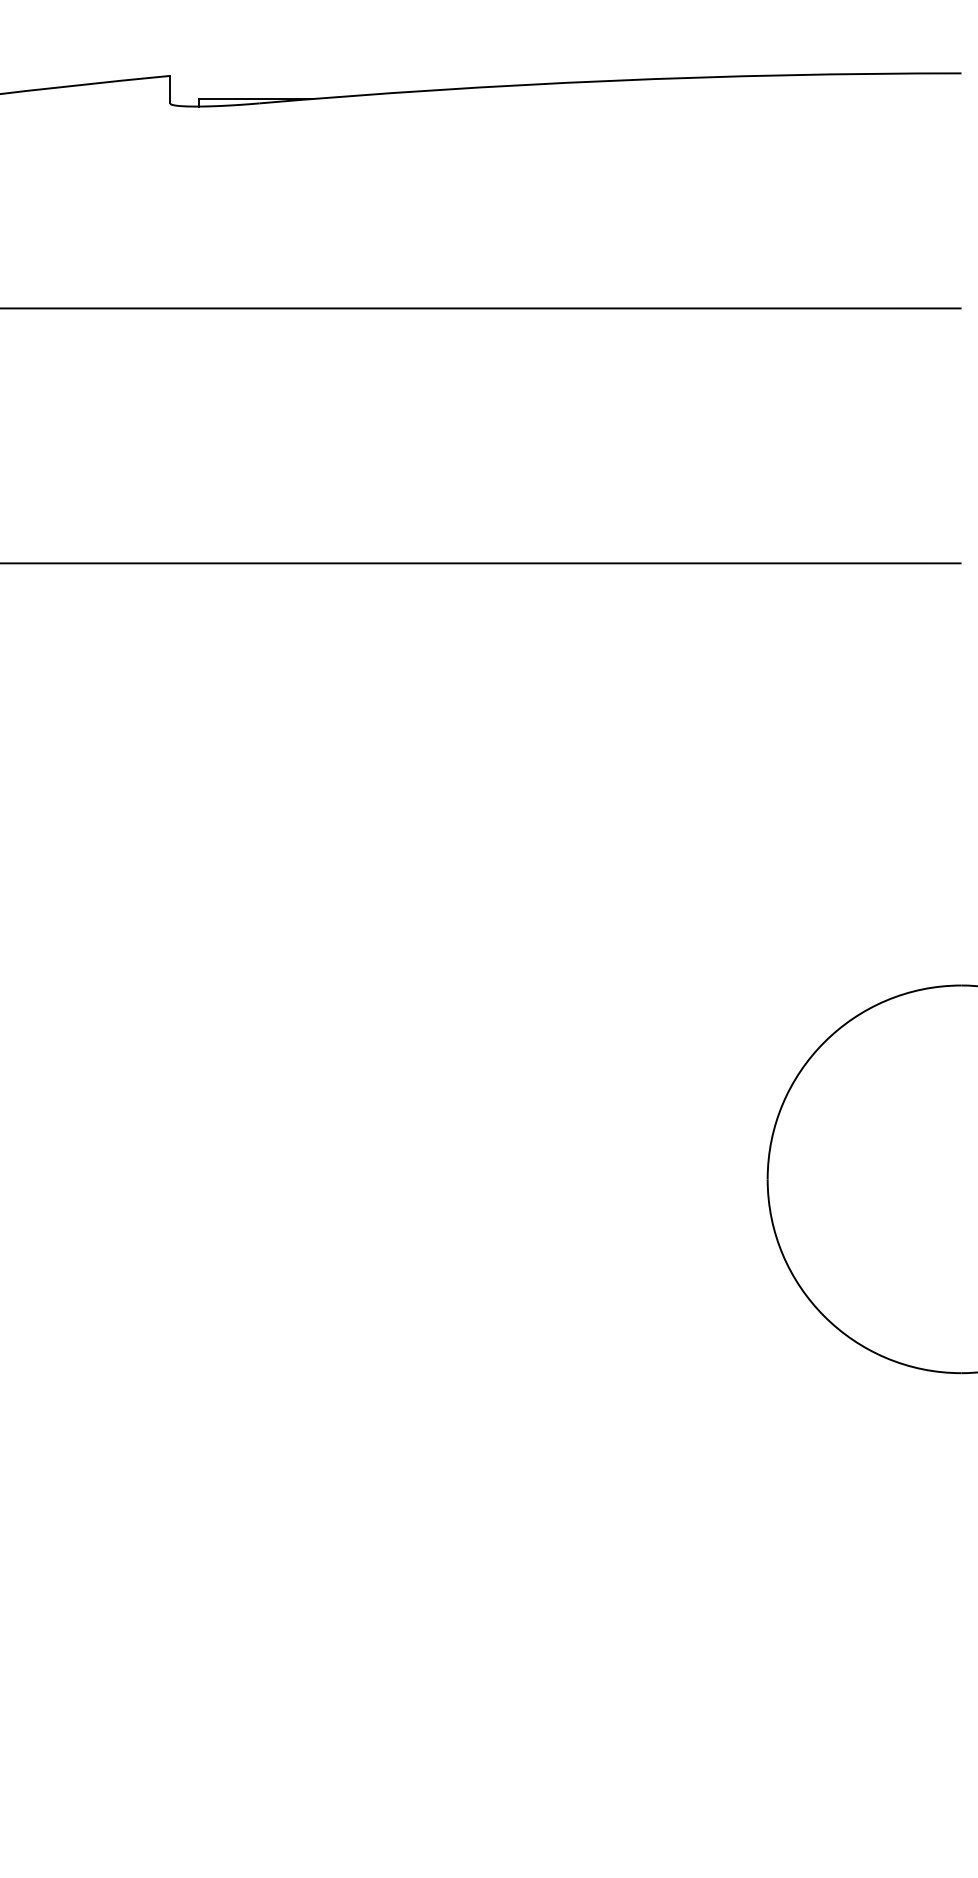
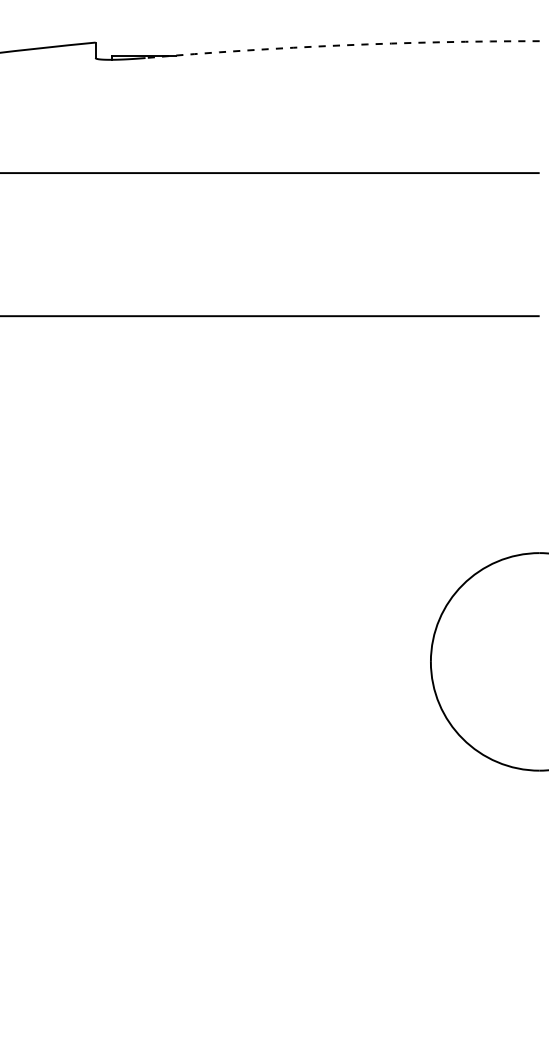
arc: (610, 81) -> (342, 45), solid -> dashed

